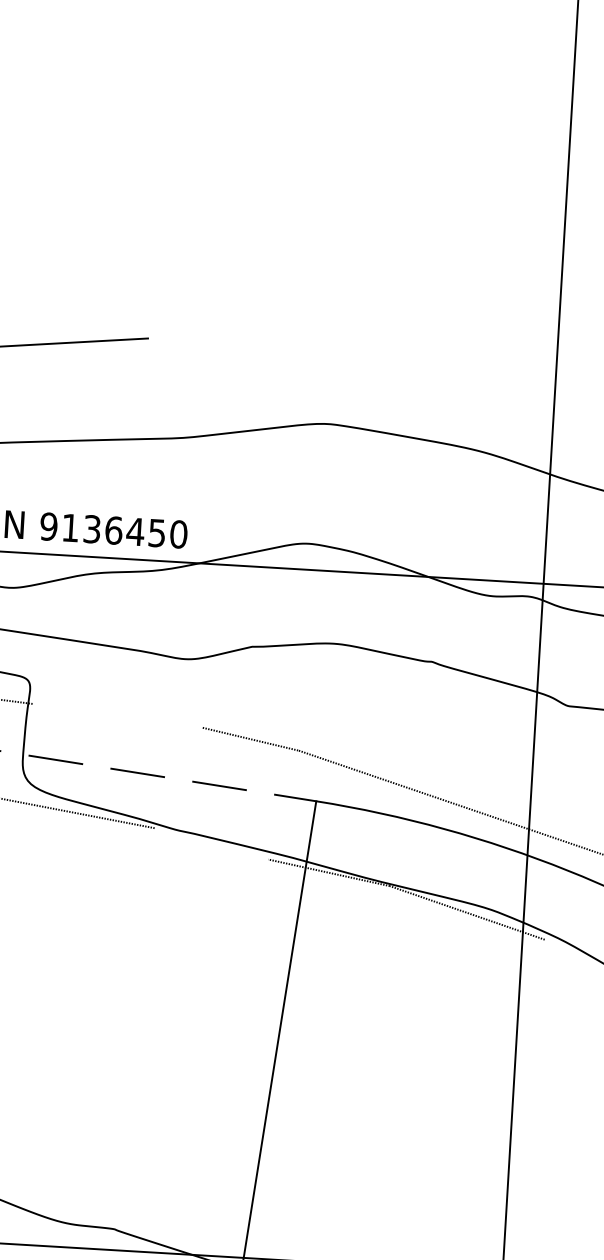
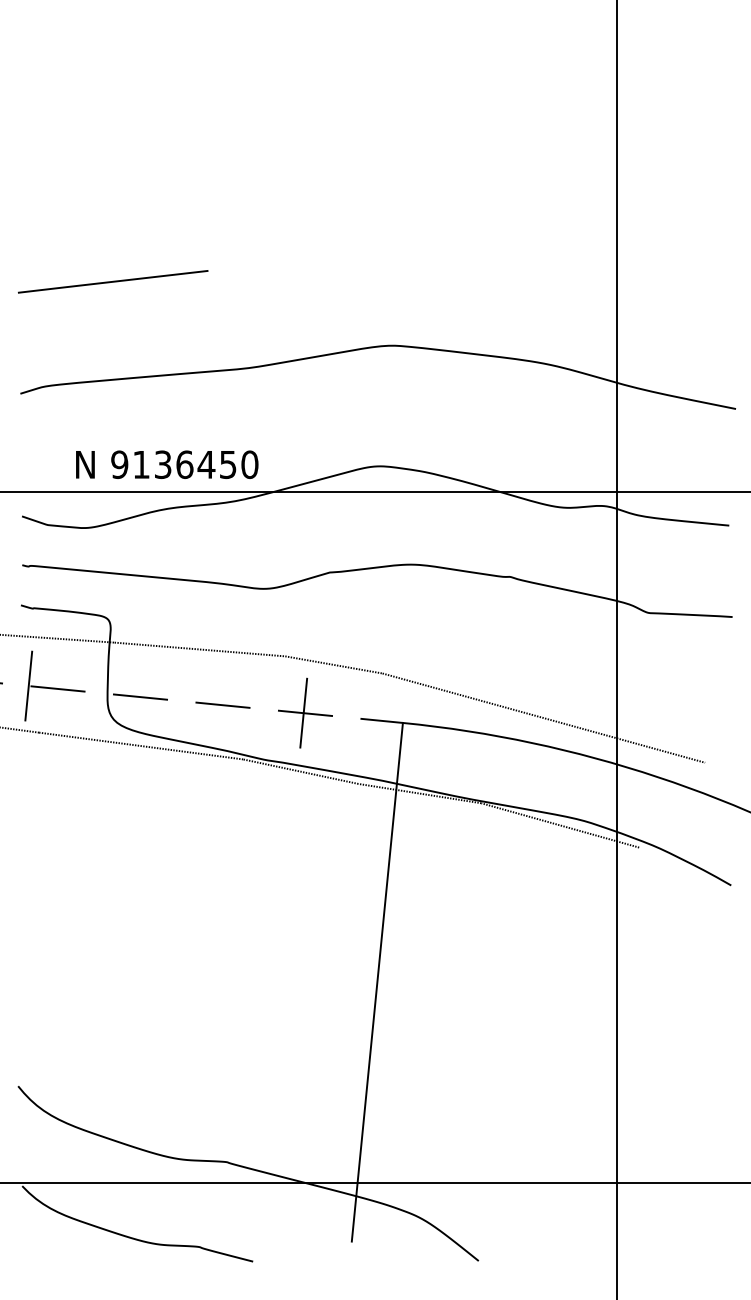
line: (117, 715) -> (199, 649), added
line: (217, 784) -> (303, 712), added
line: (211, 843) -> (300, 771), added

